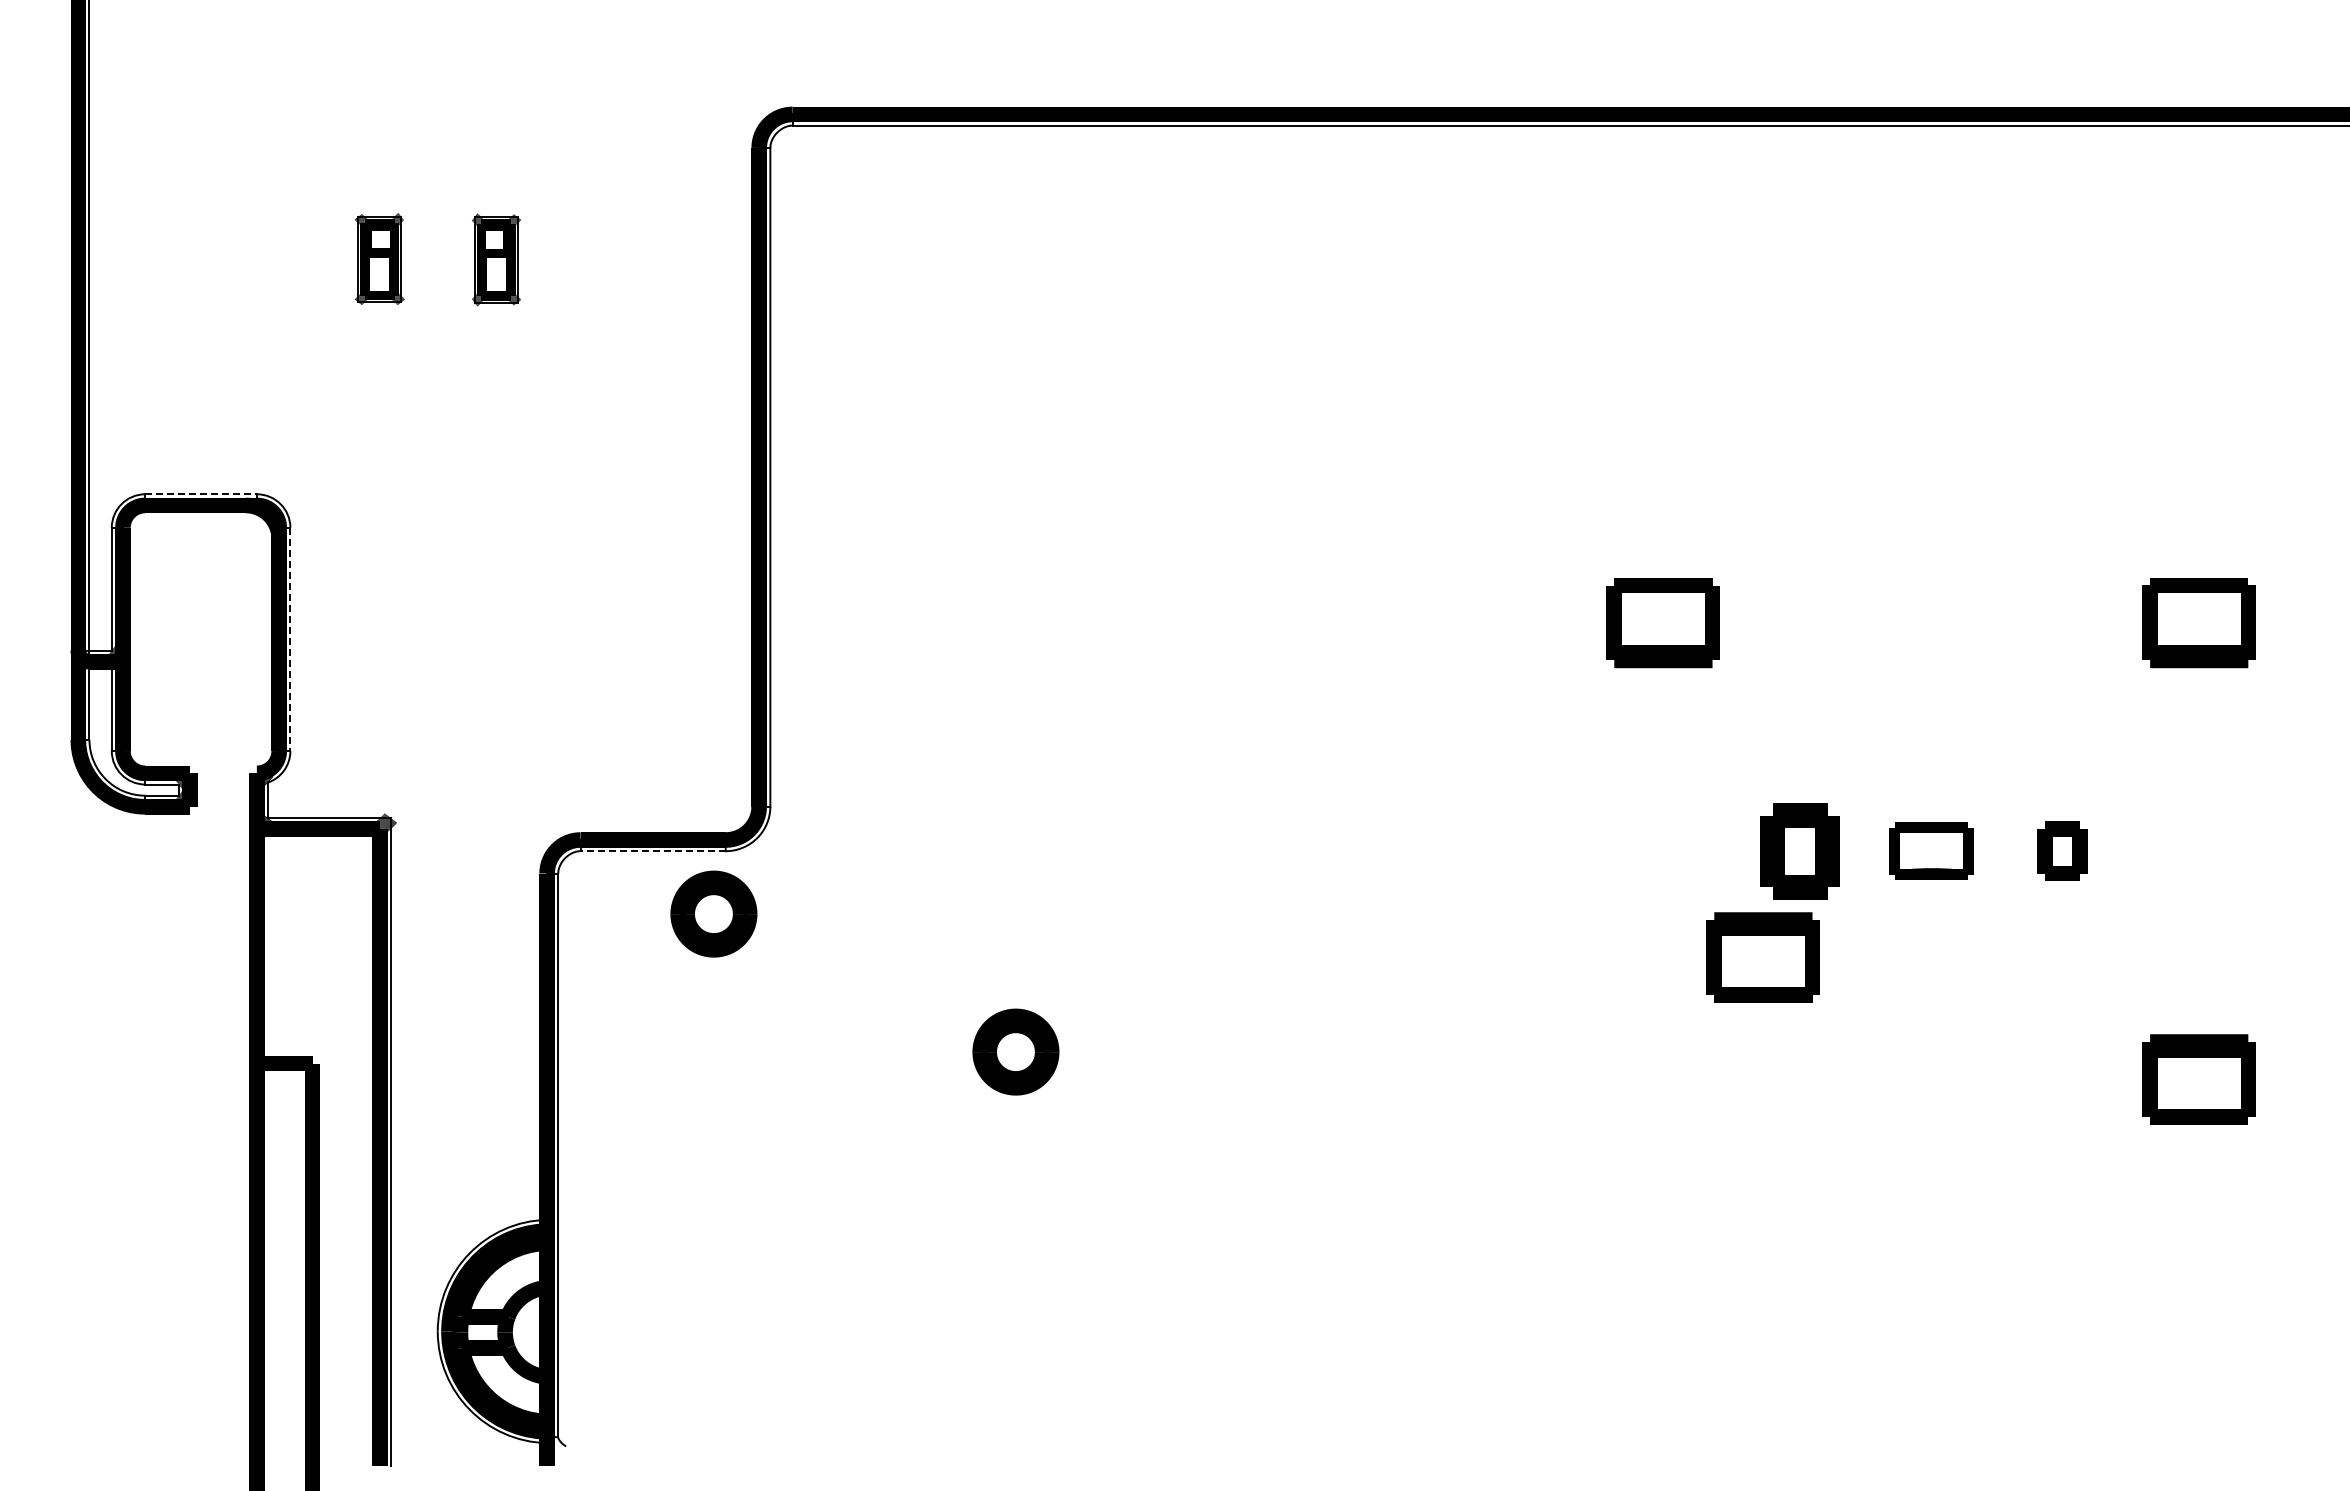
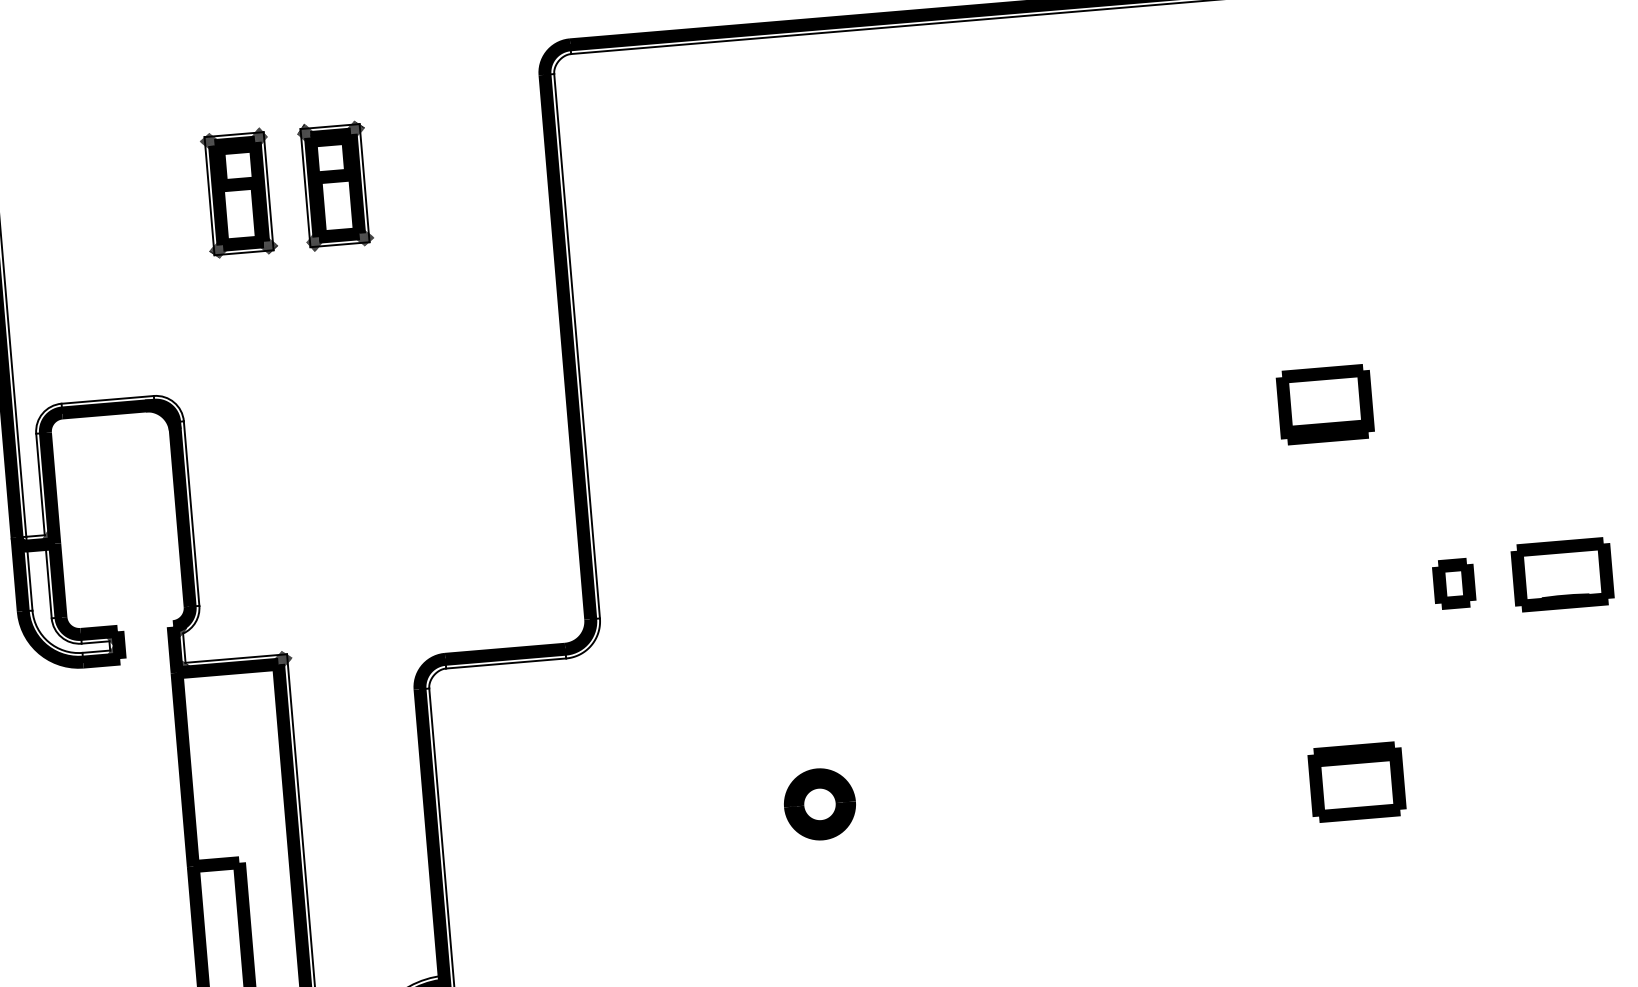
part: (379, 258) -> (238, 192), size x1.67
part: (496, 259) -> (335, 185), size x1.67
line: (201, 494) -> (108, 400), dashed -> solid
line: (290, 639) -> (191, 513), dashed -> solid
part: (1799, 850) -> (1453, 583), size x0.62
line: (653, 851) -> (506, 663), dashed -> solid
part: (1931, 851) -> (1562, 575), size x1.43
part: (713, 913) -> (560, 710), removed
part: (1762, 957) -> (1356, 782), moved

